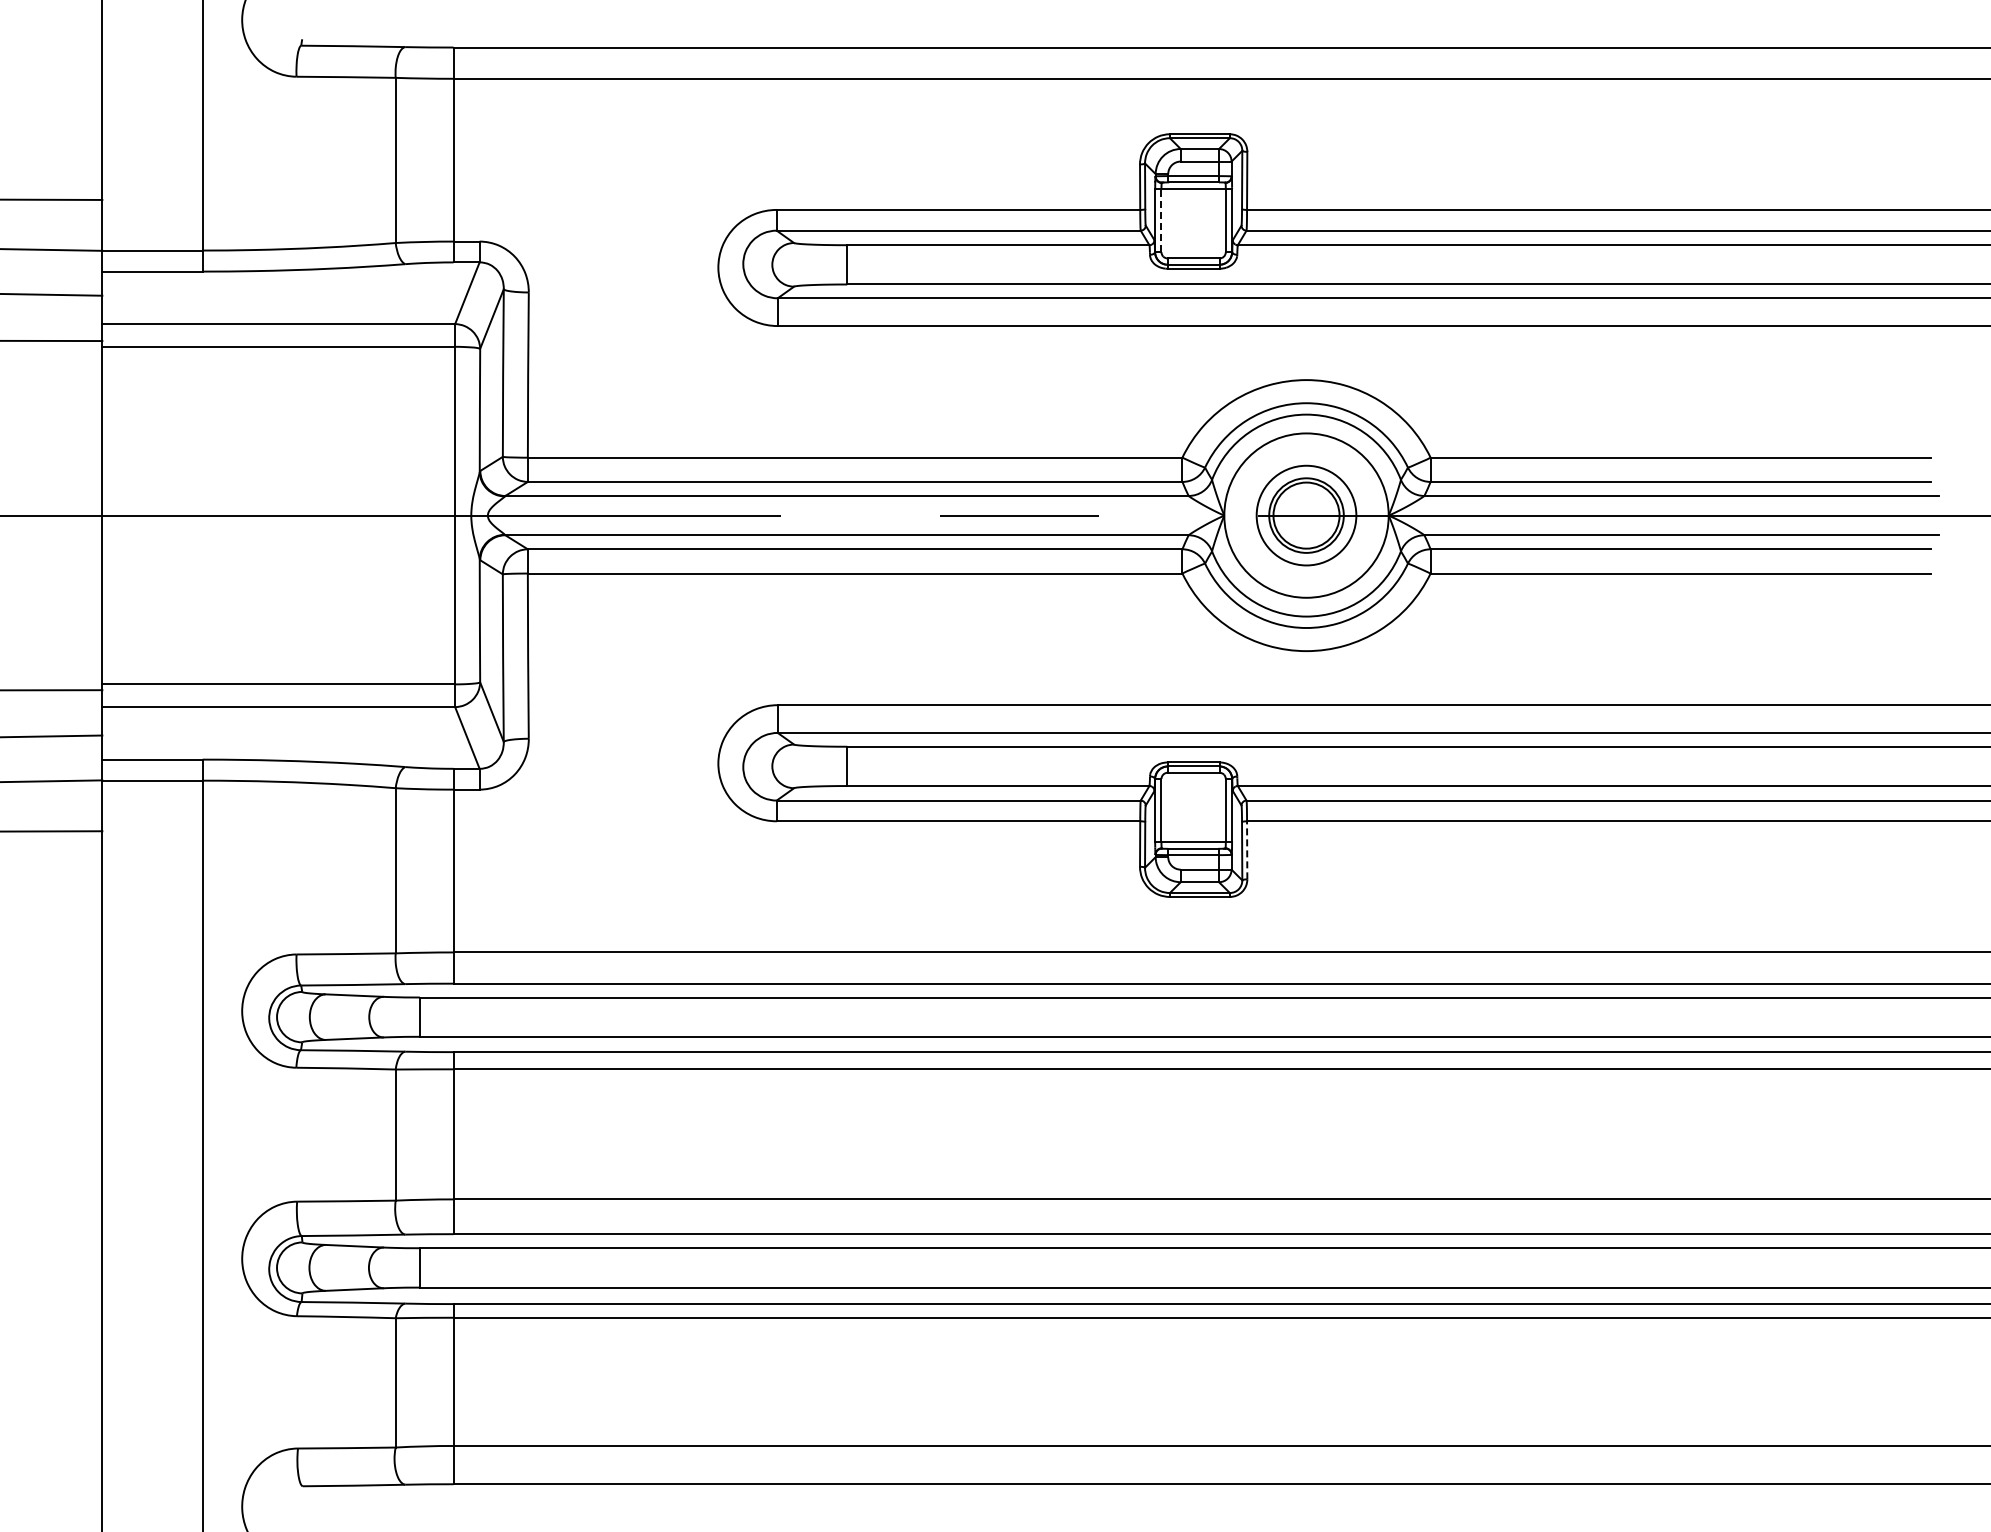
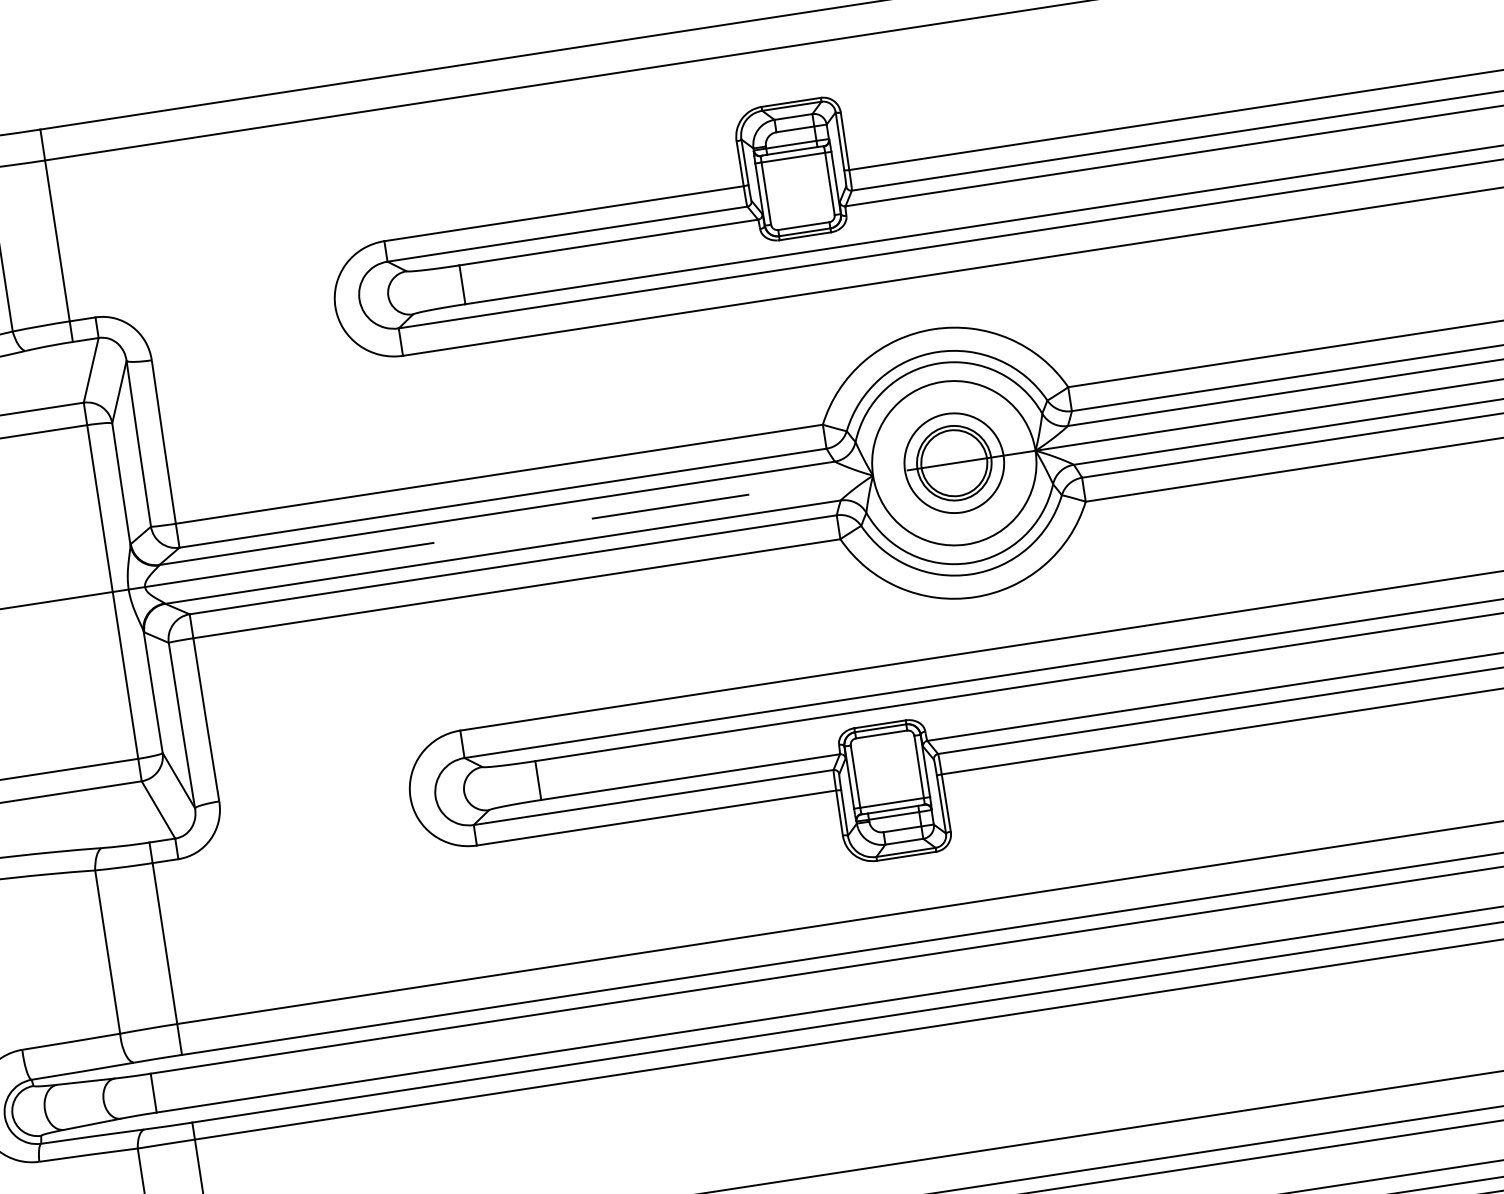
line: (1161, 220) -> (766, 193), dashed -> solid
line: (1247, 849) -> (946, 802), dashed -> solid

